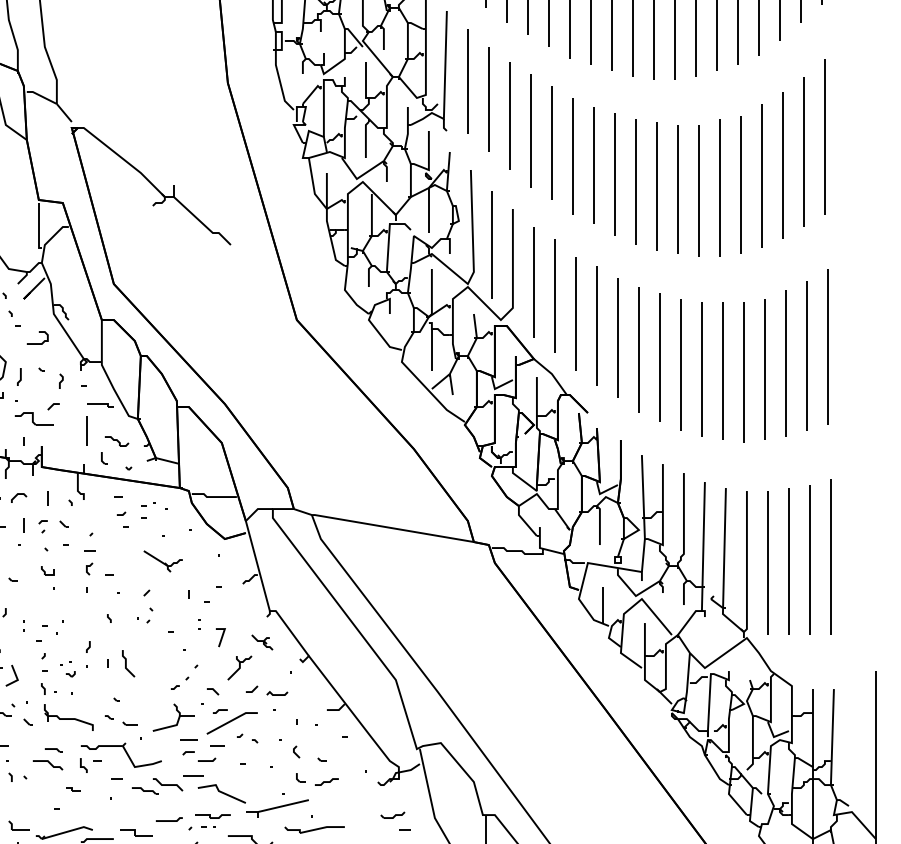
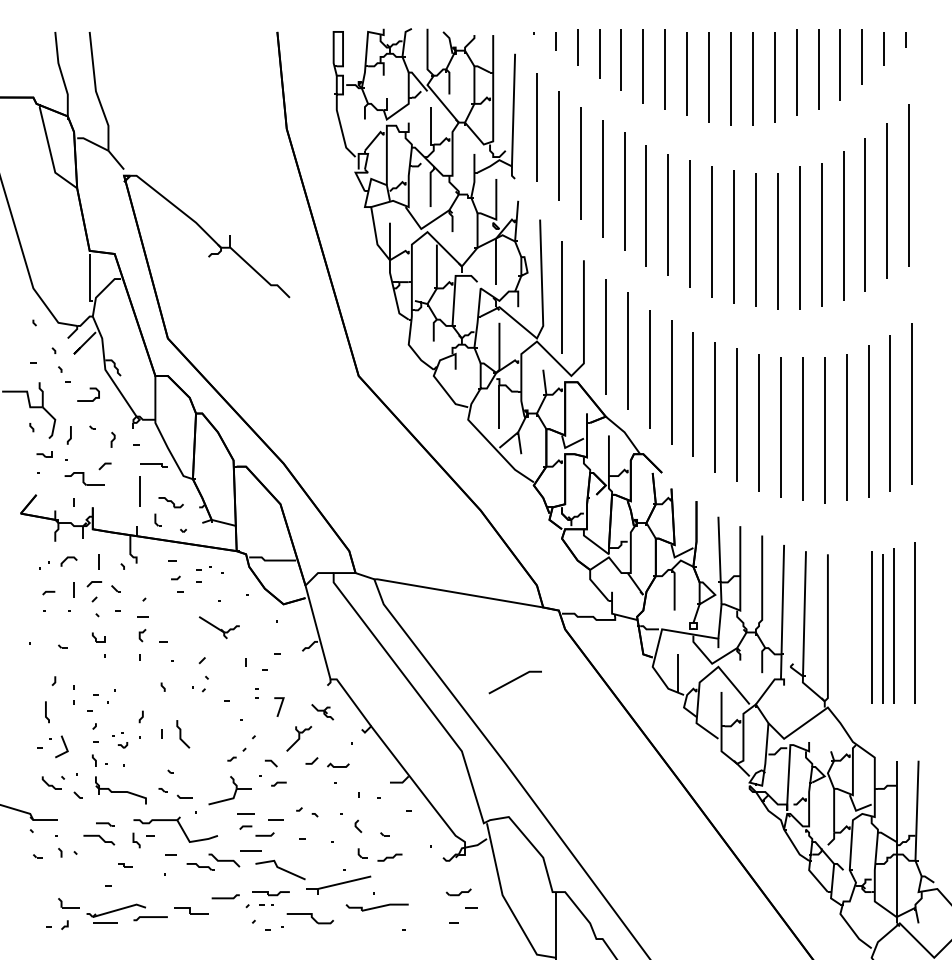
part: (42, 526) -> (93, 591), size x1.6
line: (767, 562) -> (882, 628), moved
part: (23, 625) -> (73, 694), size x1.6
line: (230, 722) -> (513, 681), moved

